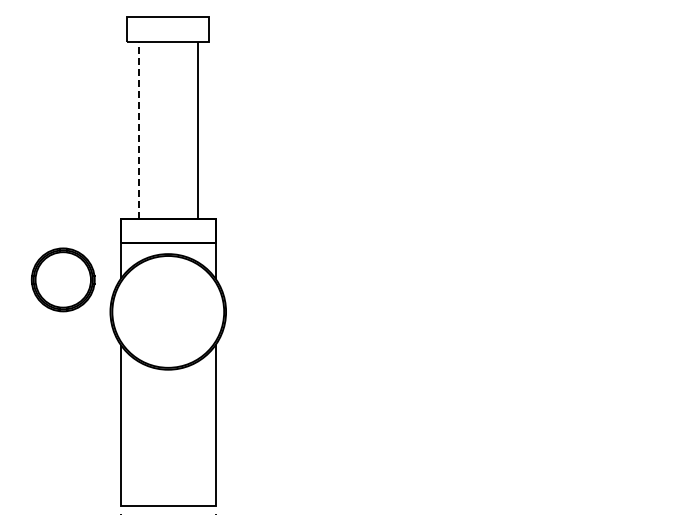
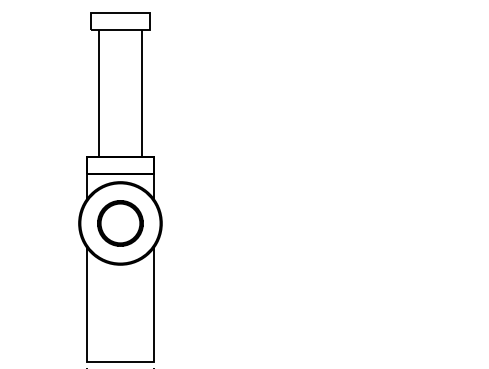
line: (138, 130) -> (99, 93), dashed -> solid
part: (62, 279) -> (119, 223), moved

